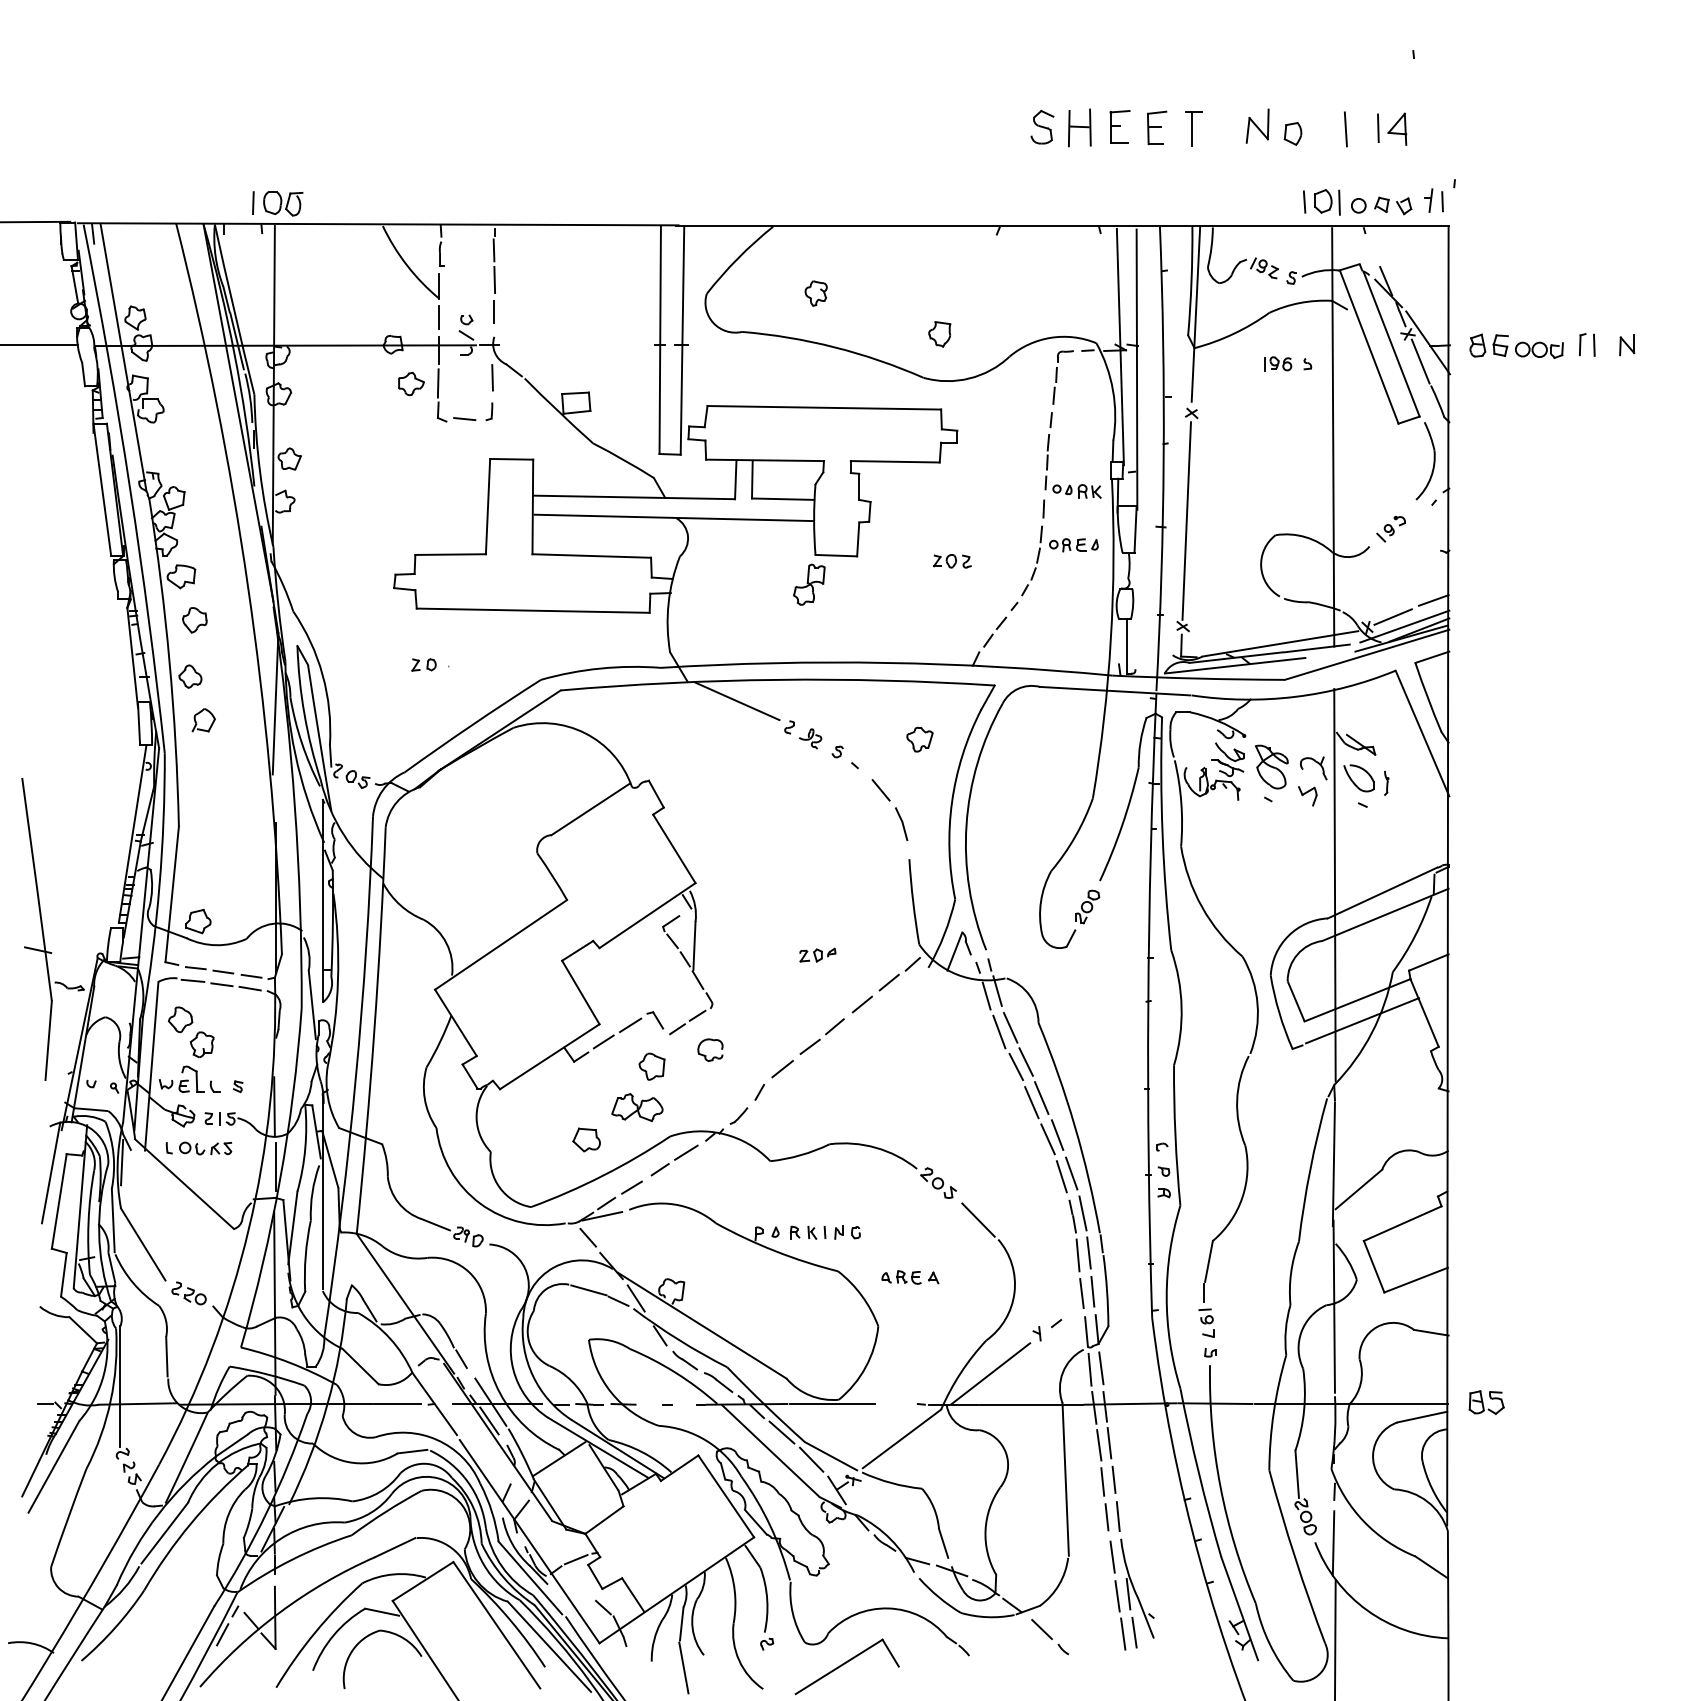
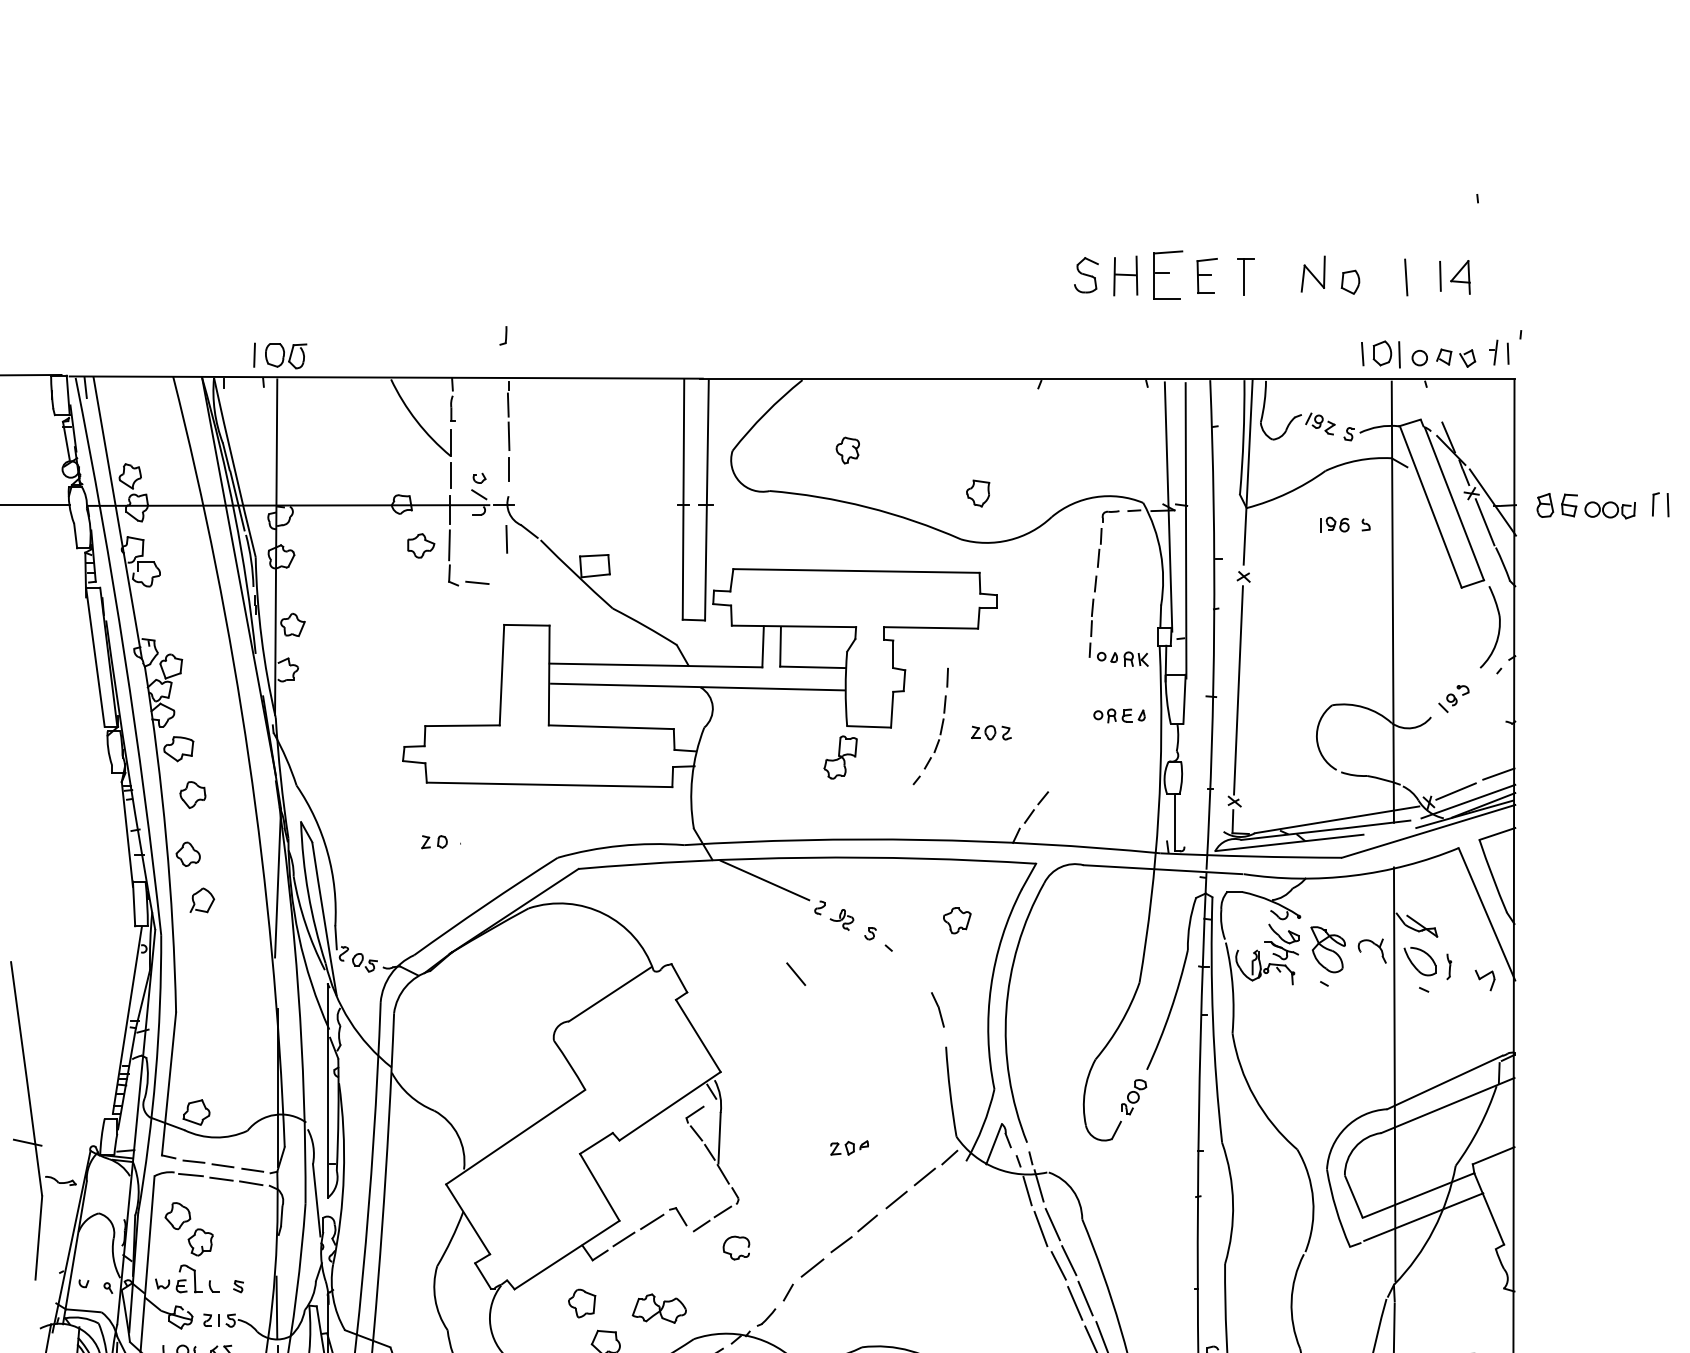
part: (1119, 126) -> (1167, 274), size x1.4
part: (489, 411) -> (503, 335), moved
part: (1037, 554) -> (940, 725), moved
line: (880, 790) -> (795, 974), moved
part: (1307, 796) -> (1484, 980), moved
part: (651, 1066) -> (581, 1303), moved

